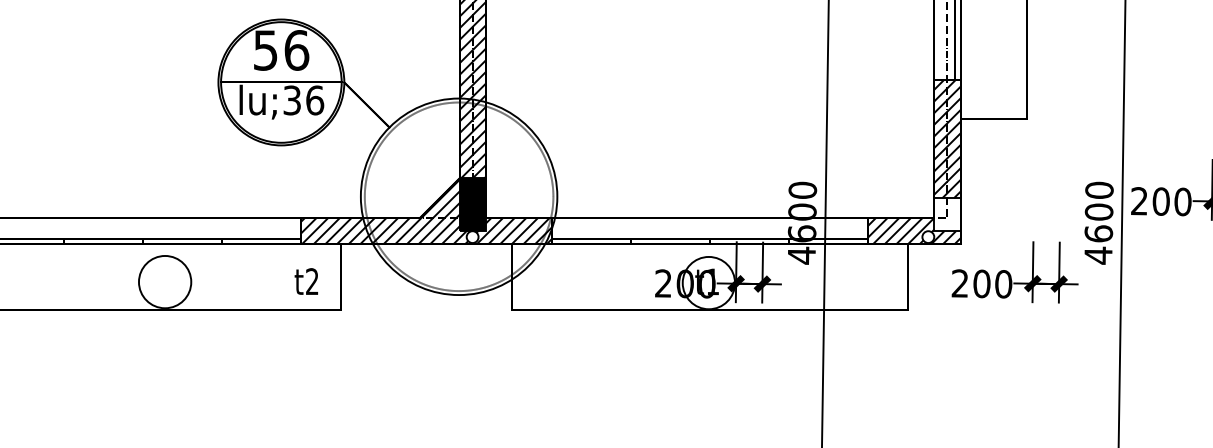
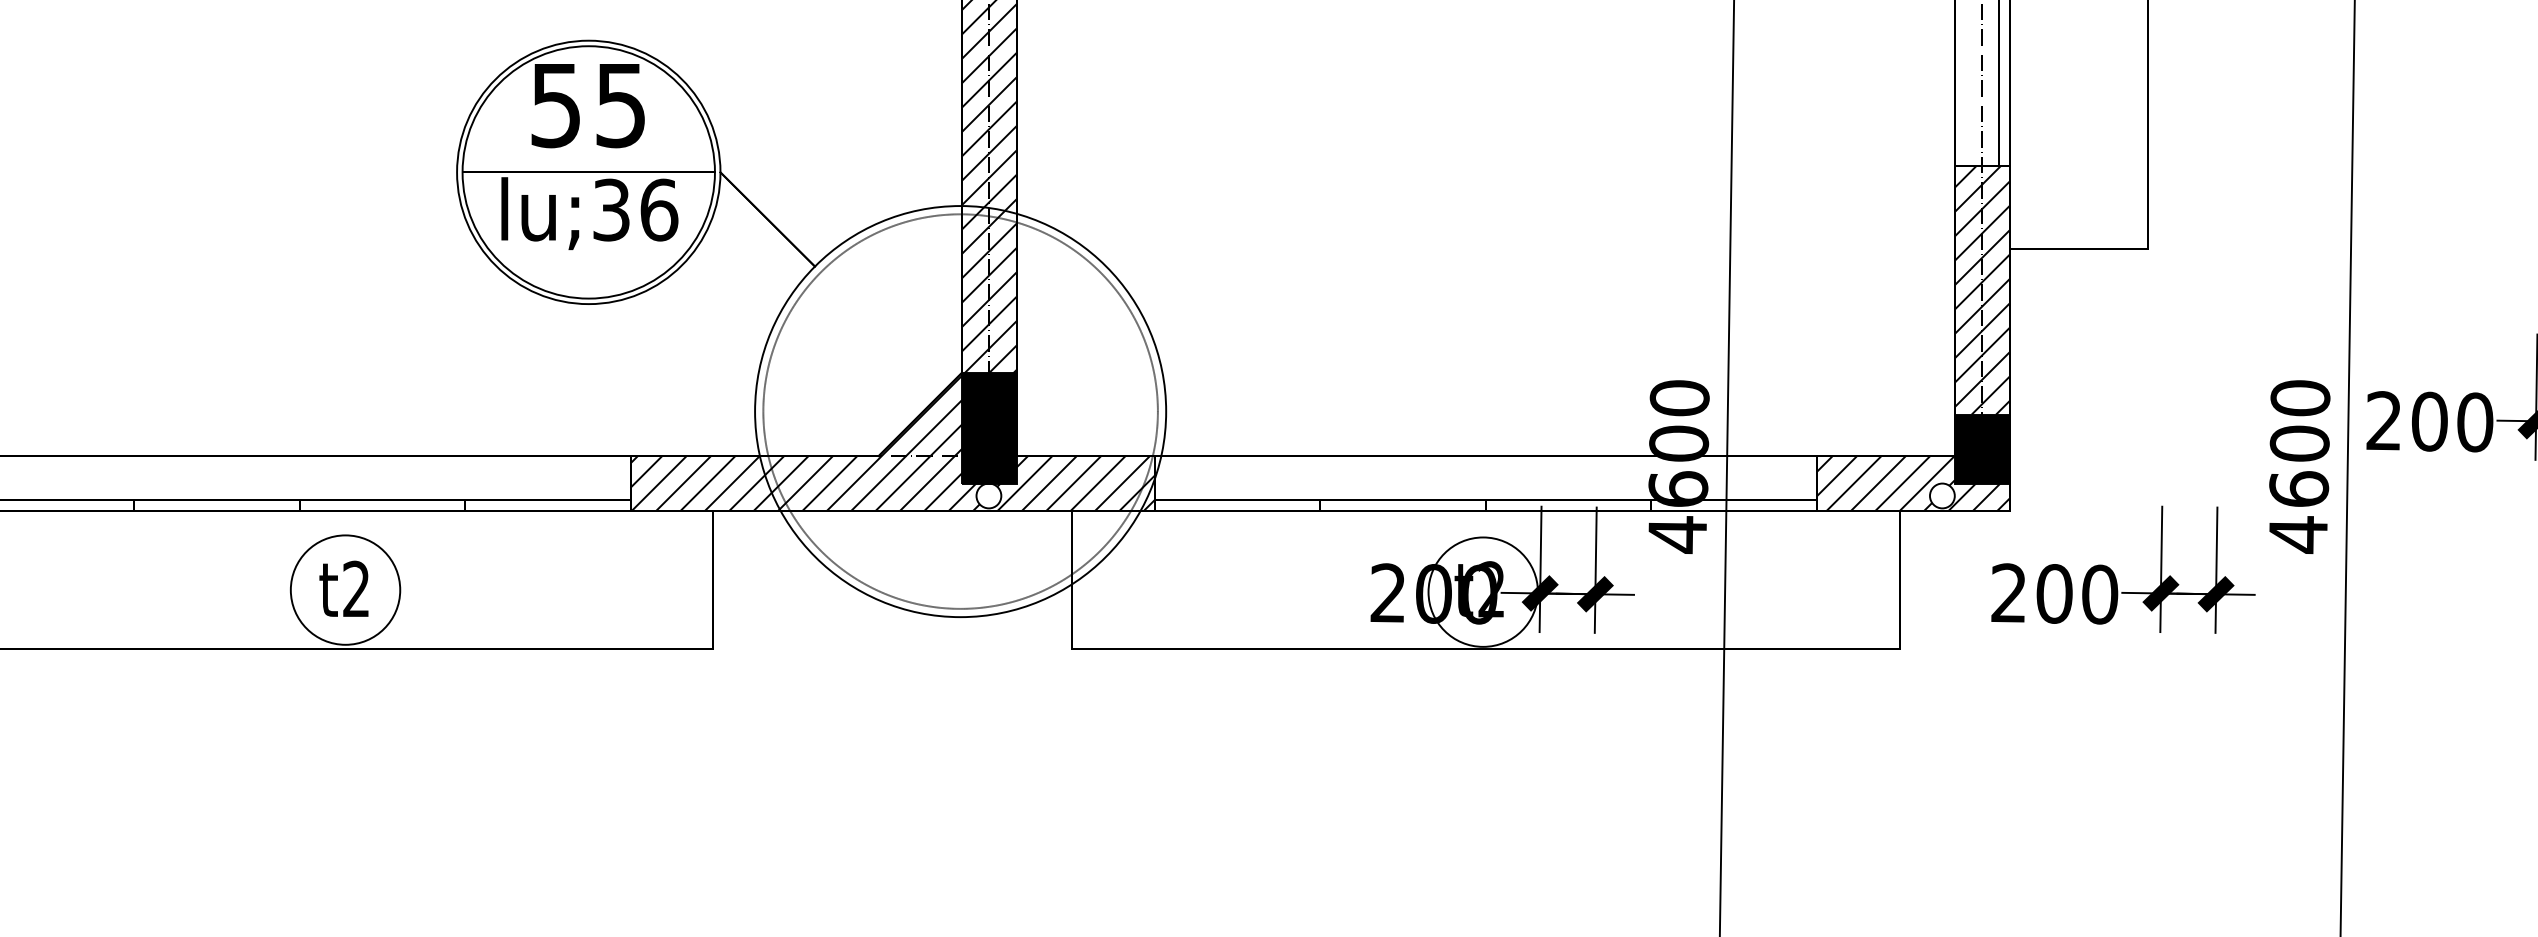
text: (296, 50) -> (620, 105), 56 -> 55
fill: (947, 214) -> (1982, 448), added
text: (305, 281) -> (342, 588), moved
text: (712, 281) -> (1490, 588), t1 -> t2

